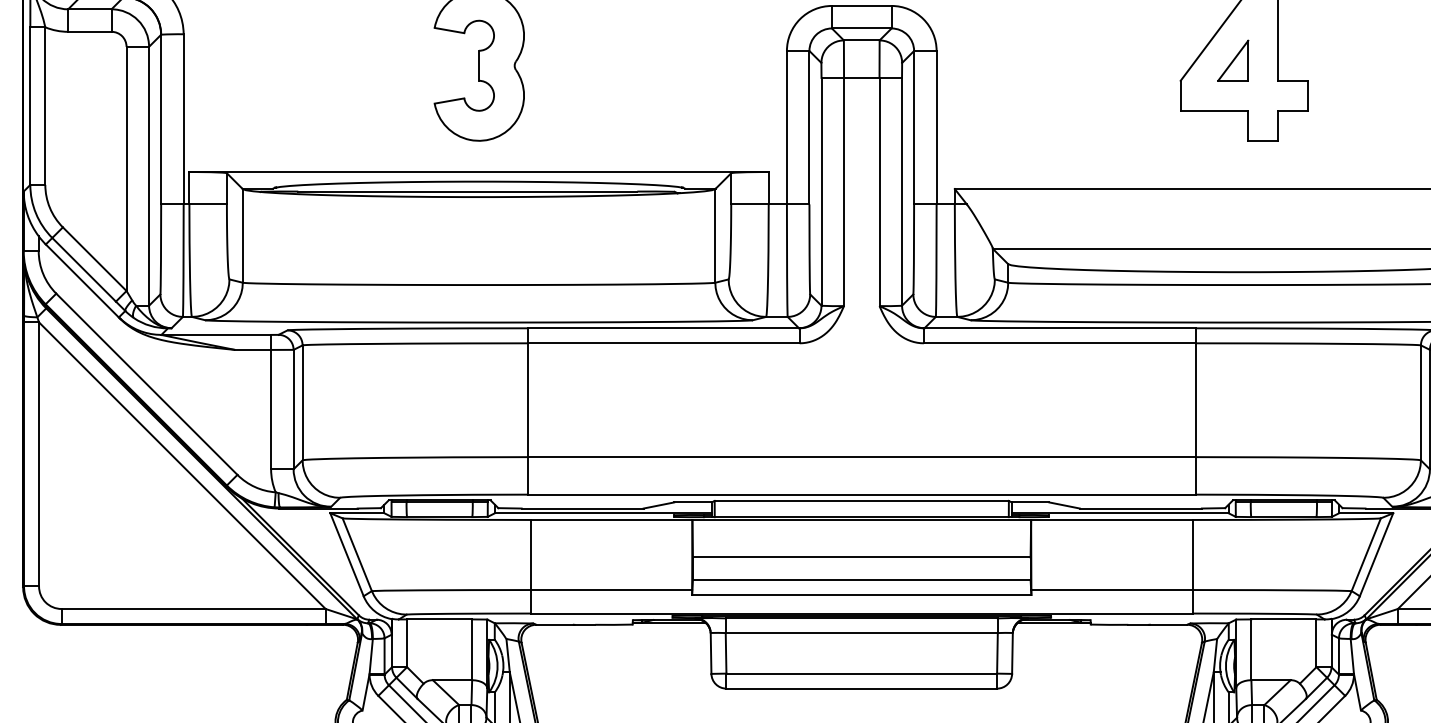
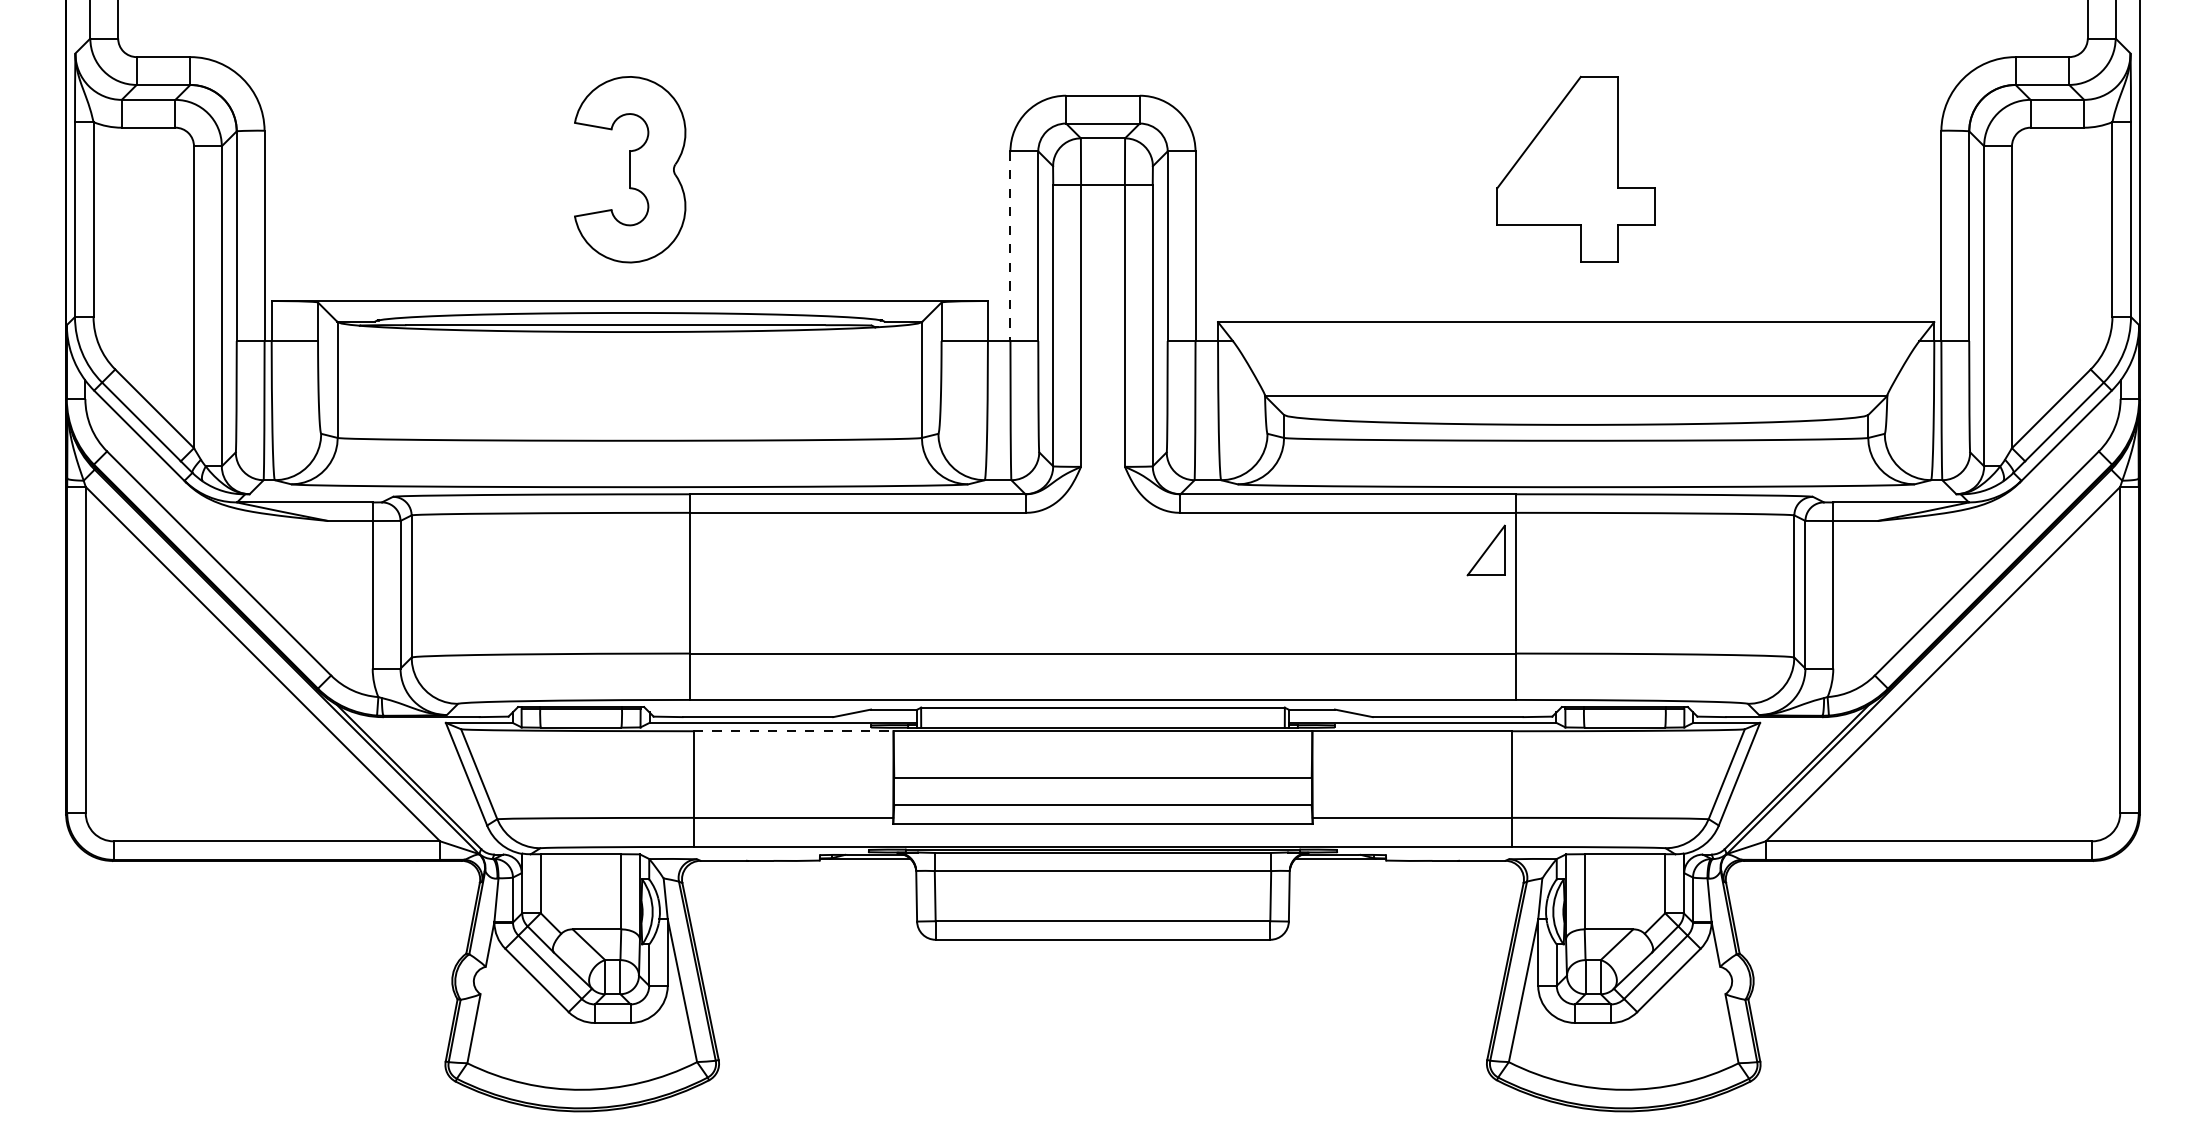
part: (1232, 60) -> (1485, 550), moved
line: (786, 127) -> (1010, 246), solid -> dashed
line: (611, 520) -> (793, 731), solid -> dashed

